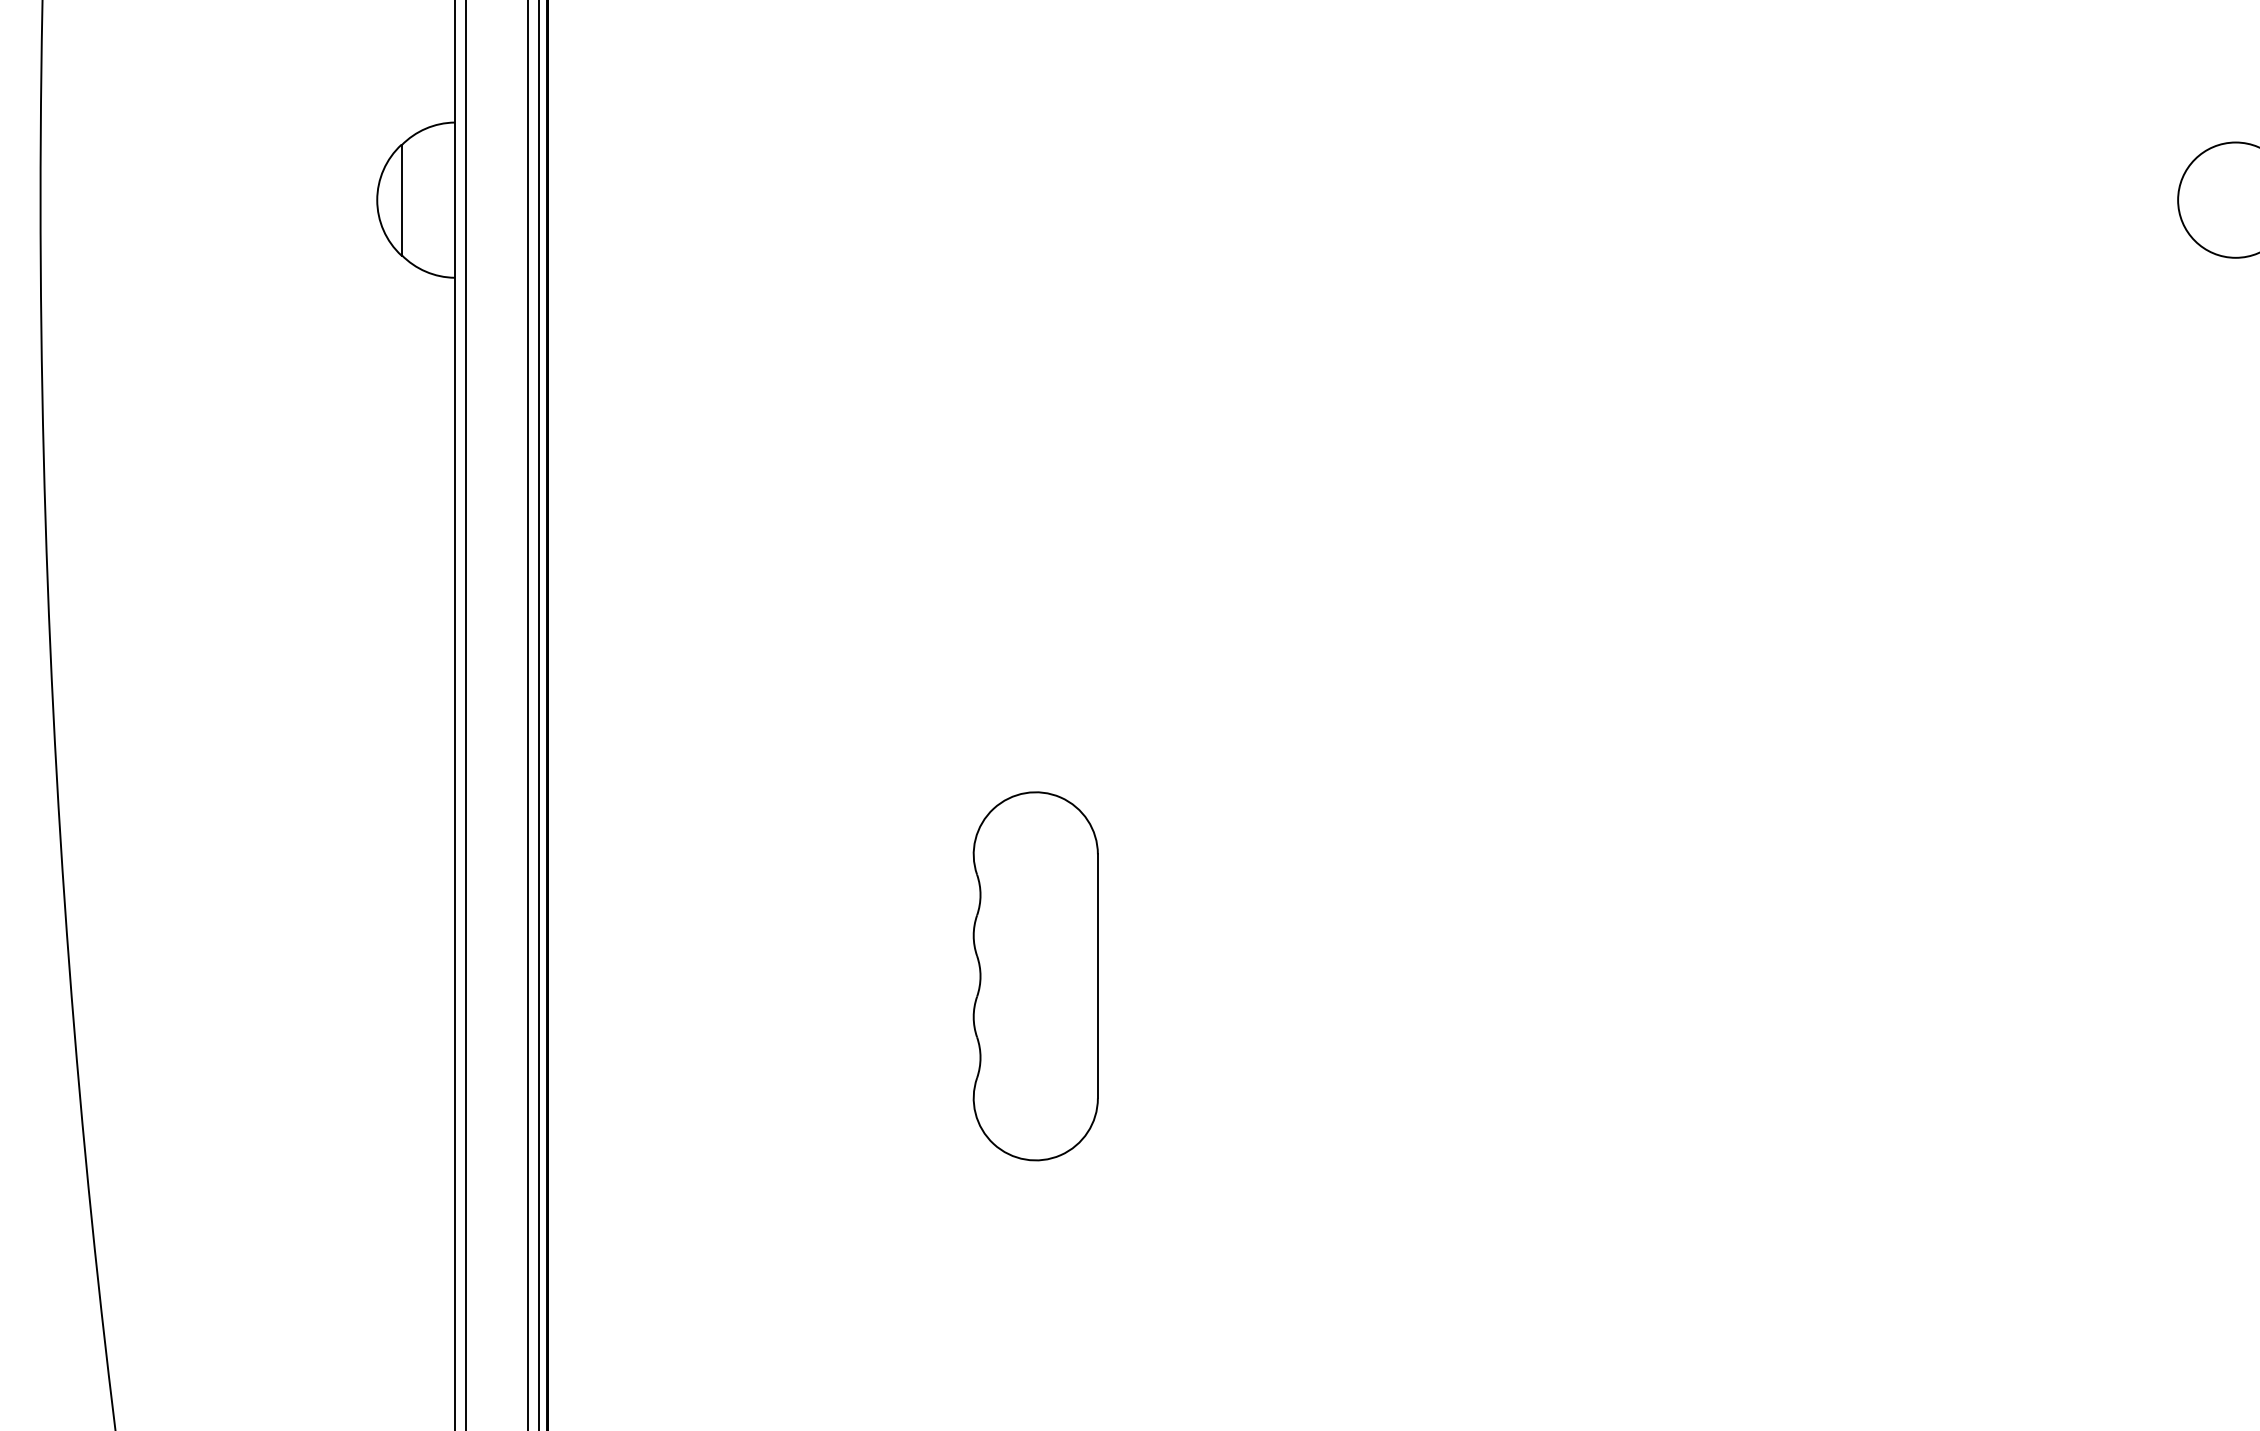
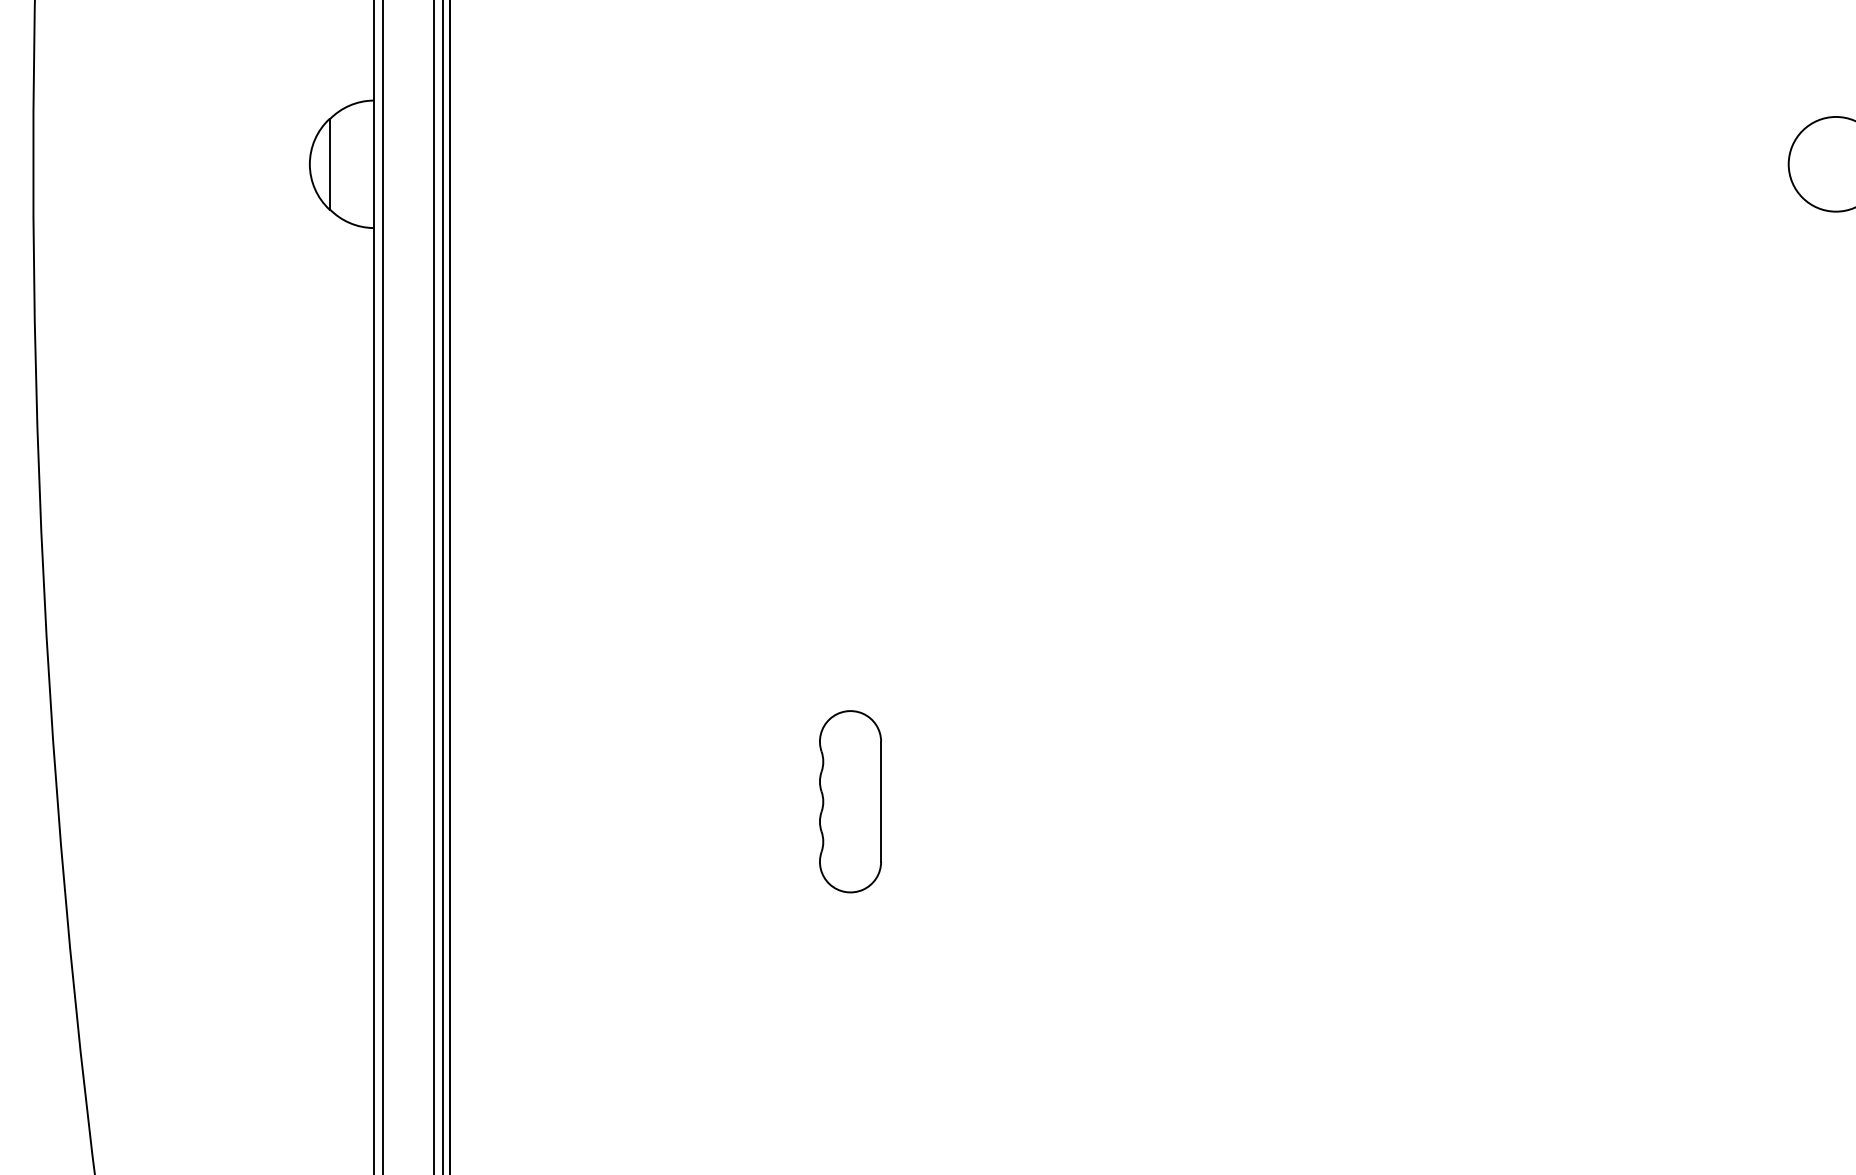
part: (1035, 976) -> (850, 801), size x0.6

